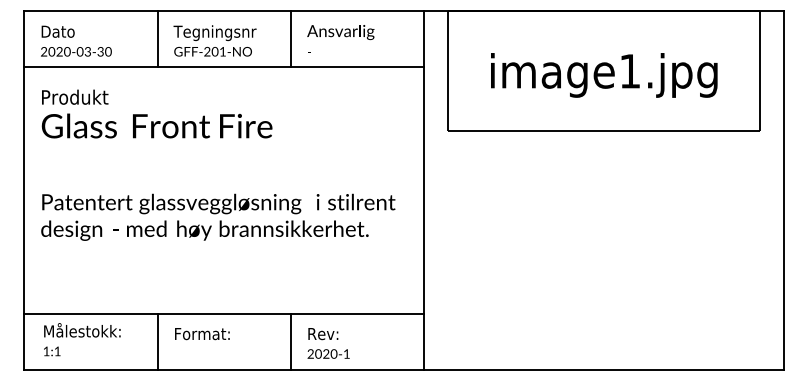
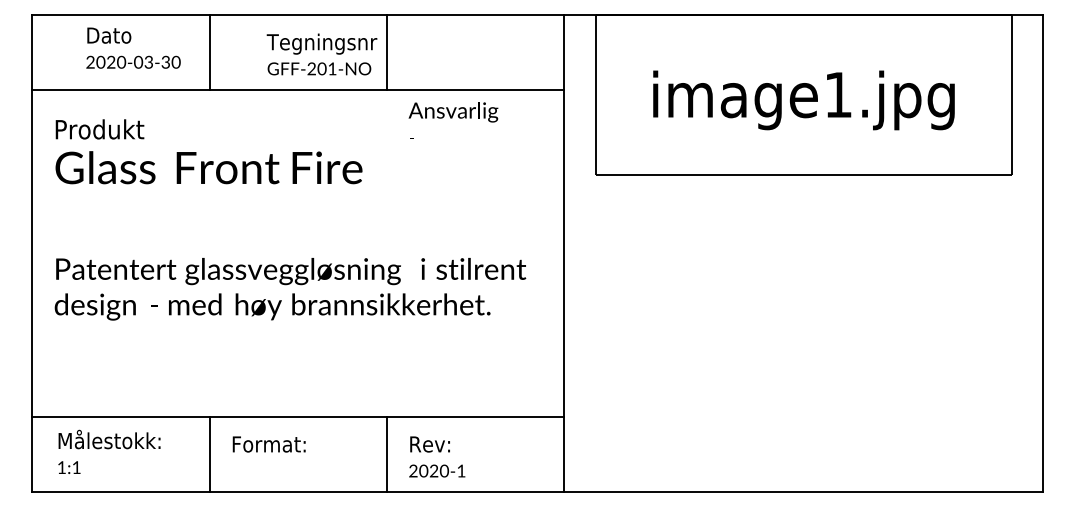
text: (340, 38) -> (453, 120), moved
text: (76, 40) -> (133, 47), moved
text: (214, 40) -> (321, 53), moved

